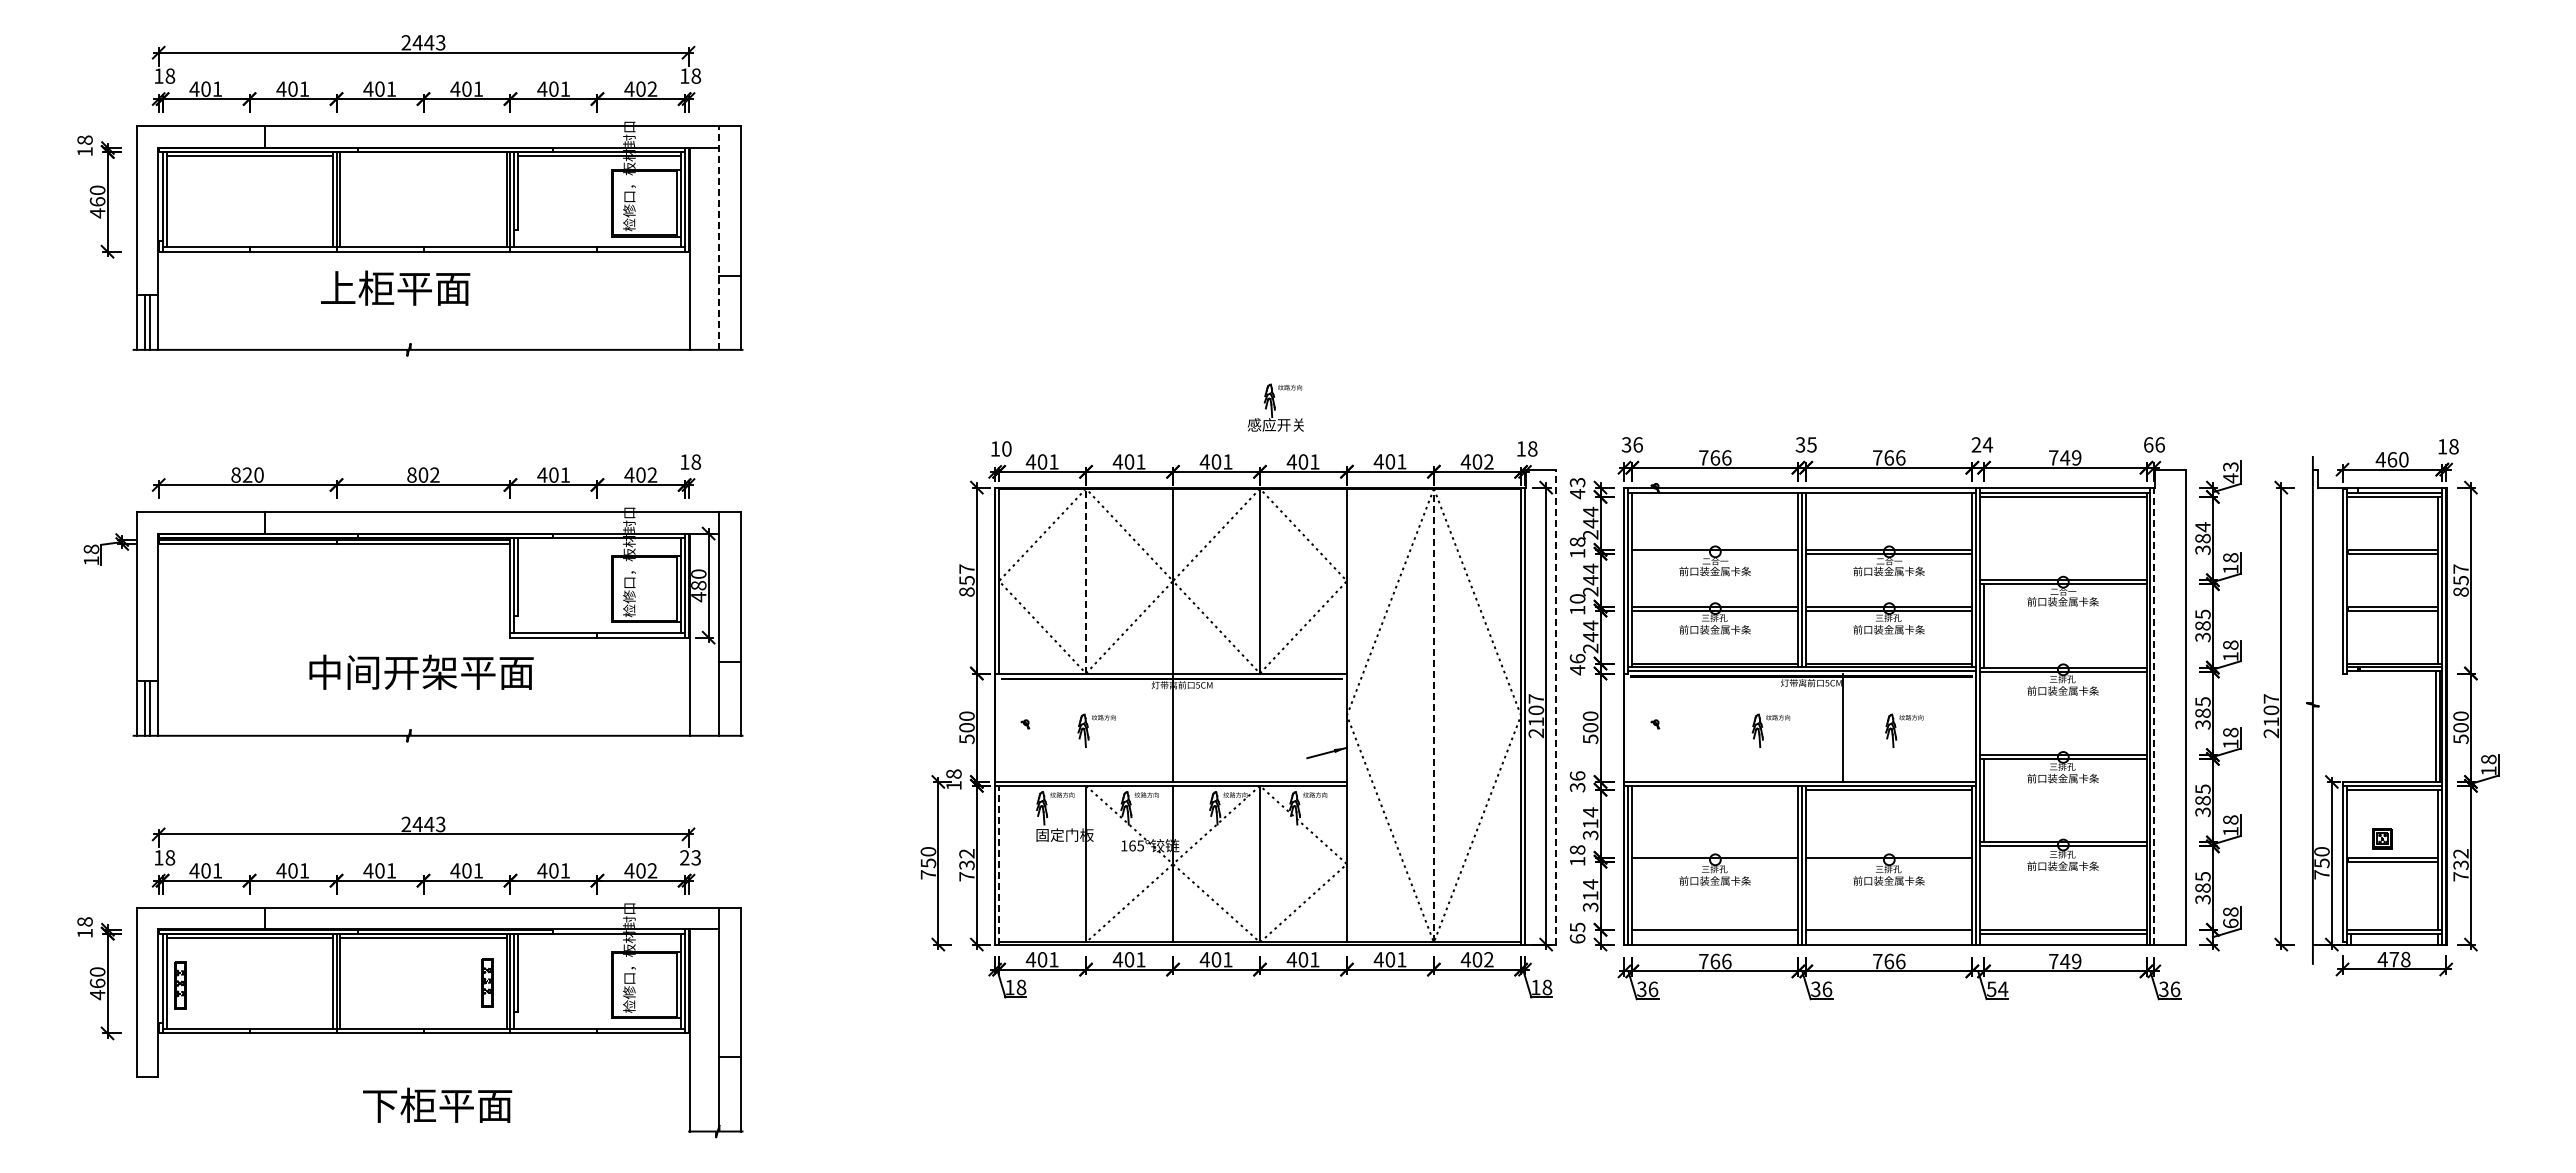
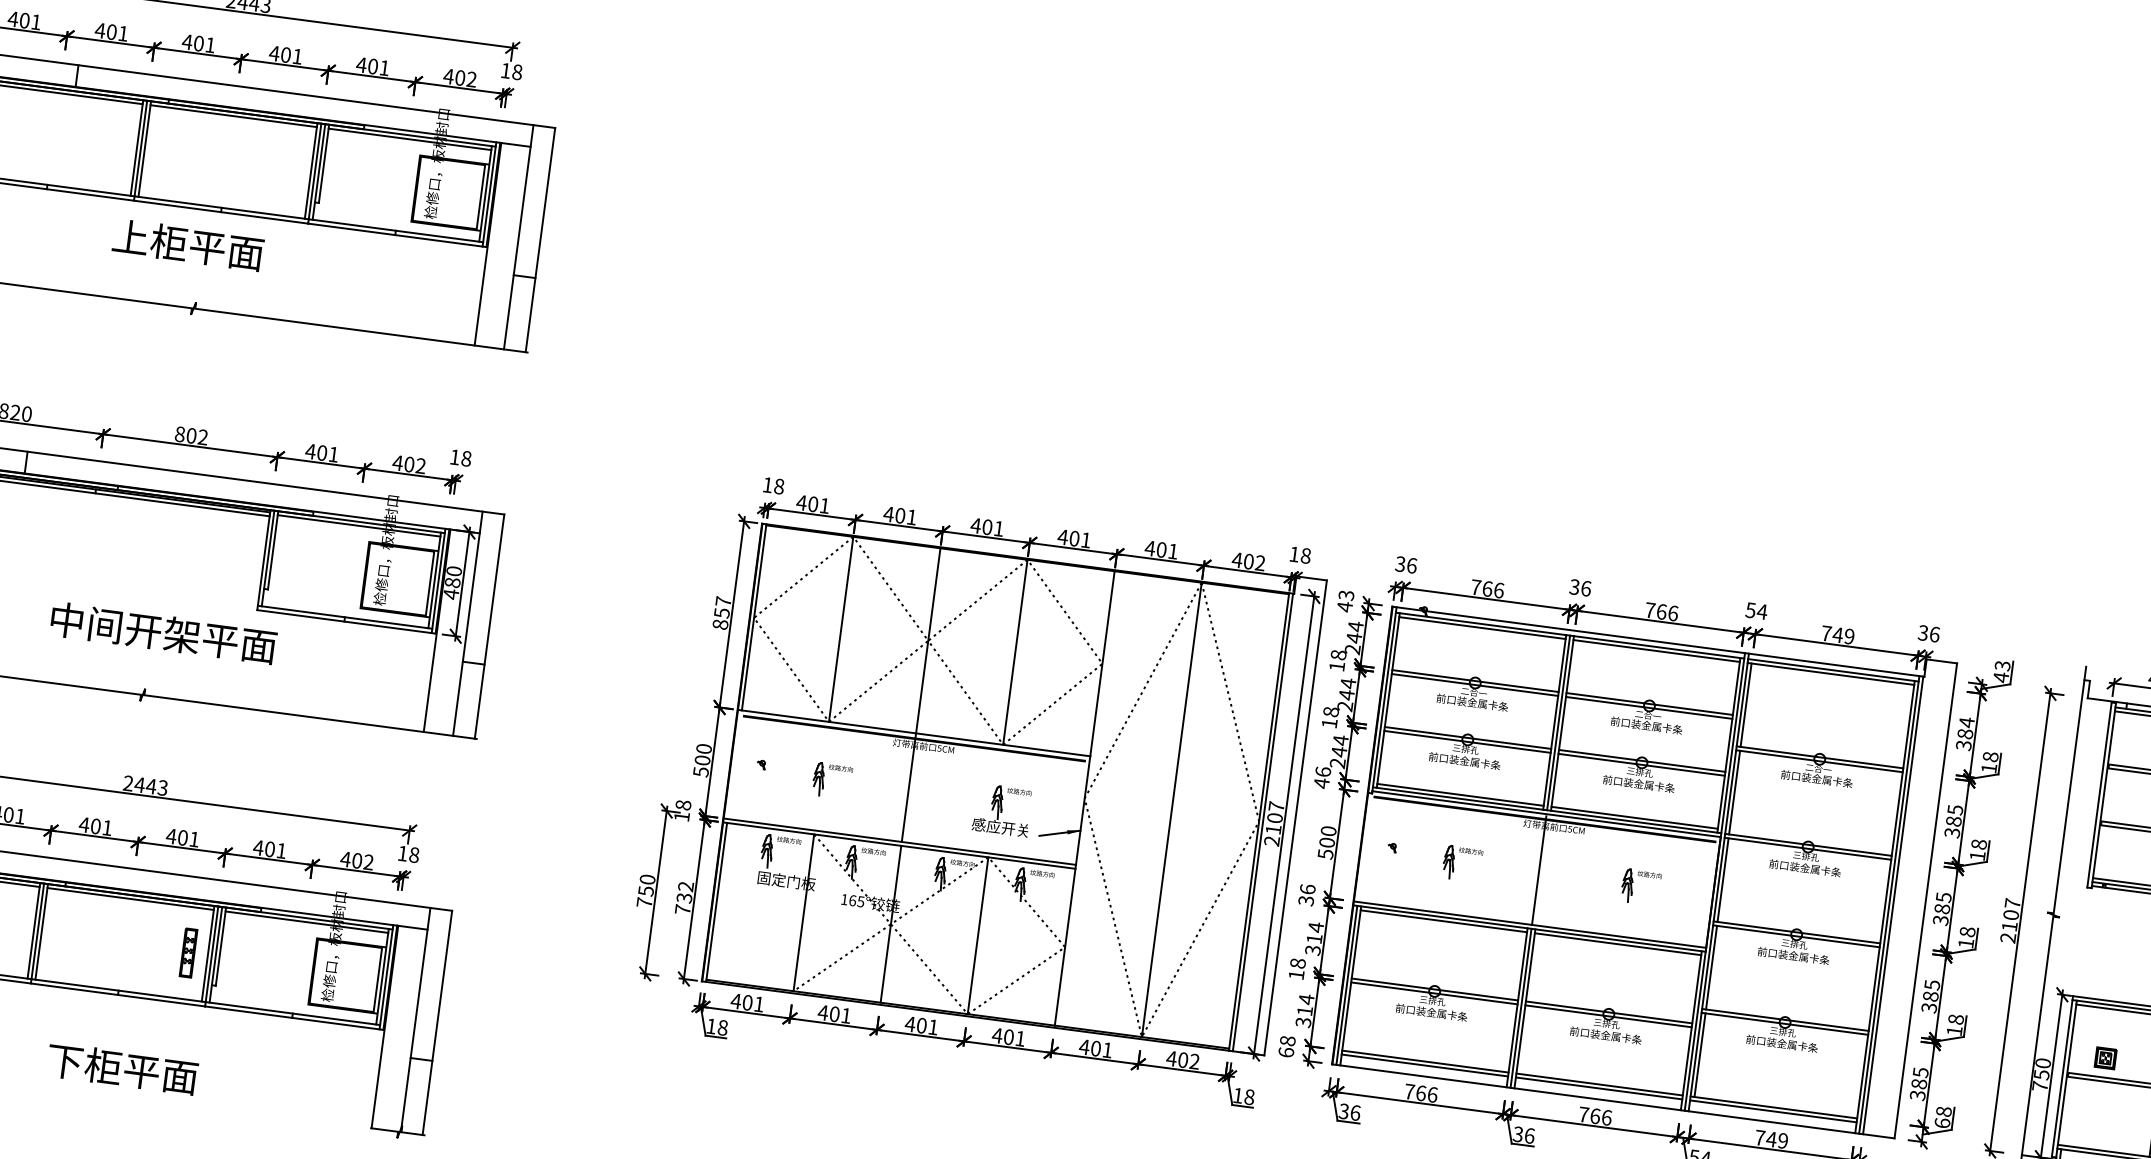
line: (423, 155) -> (233, 115), added
line: (718, 237) -> (518, 236), dashed -> solid
part: (1275, 407) -> (1002, 809), moved
text: (1811, 444) -> (1585, 588), 35 -> 36
text: (1976, 444) -> (1750, 609), 24 -> 54
text: (2148, 444) -> (1923, 632), 66 -> 36
text: (1006, 448) -> (778, 486), 10 -> 18
line: (1715, 496) -> (1482, 627), added
line: (1889, 496) -> (1656, 650), added
line: (1984, 538) -> (1746, 705), added
line: (599, 541) -> (359, 525), added
line: (1715, 553) -> (1475, 684), added
line: (1086, 580) -> (841, 628), dashed -> solid
text: (1577, 598) -> (1331, 711), 10 -> 18
line: (1556, 706) -> (1295, 816), dashed -> solid
line: (1984, 713) -> (1723, 880), added
line: (1433, 715) -> (1171, 809), dashed -> solid
line: (2154, 715) -> (1893, 904), dashed -> solid
part: (1763, 727) -> (1455, 859), moved
line: (1843, 727) -> (1539, 870), moved
line: (1715, 789) -> (1444, 921), added
text: (690, 857) -> (408, 854), 23 -> 18
line: (1715, 861) -> (1434, 993), added
line: (1889, 861) -> (1608, 1016), added
line: (999, 864) -> (717, 901), dashed -> solid
line: (1984, 887) -> (1700, 1054), added
text: (1577, 927) -> (1287, 1041), 65 -> 68
line: (1715, 933) -> (1425, 1065), added
line: (1889, 933) -> (1599, 1088), added
line: (599, 937) -> (306, 922), added

